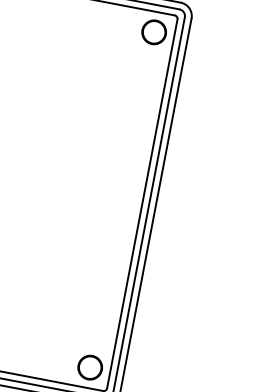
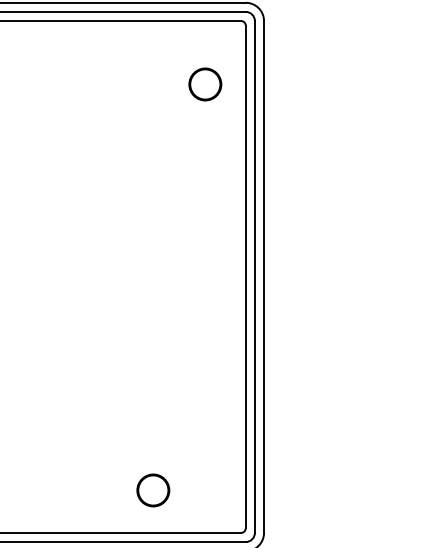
part: (154, 32) -> (205, 84), moved
part: (90, 367) -> (153, 490), moved

